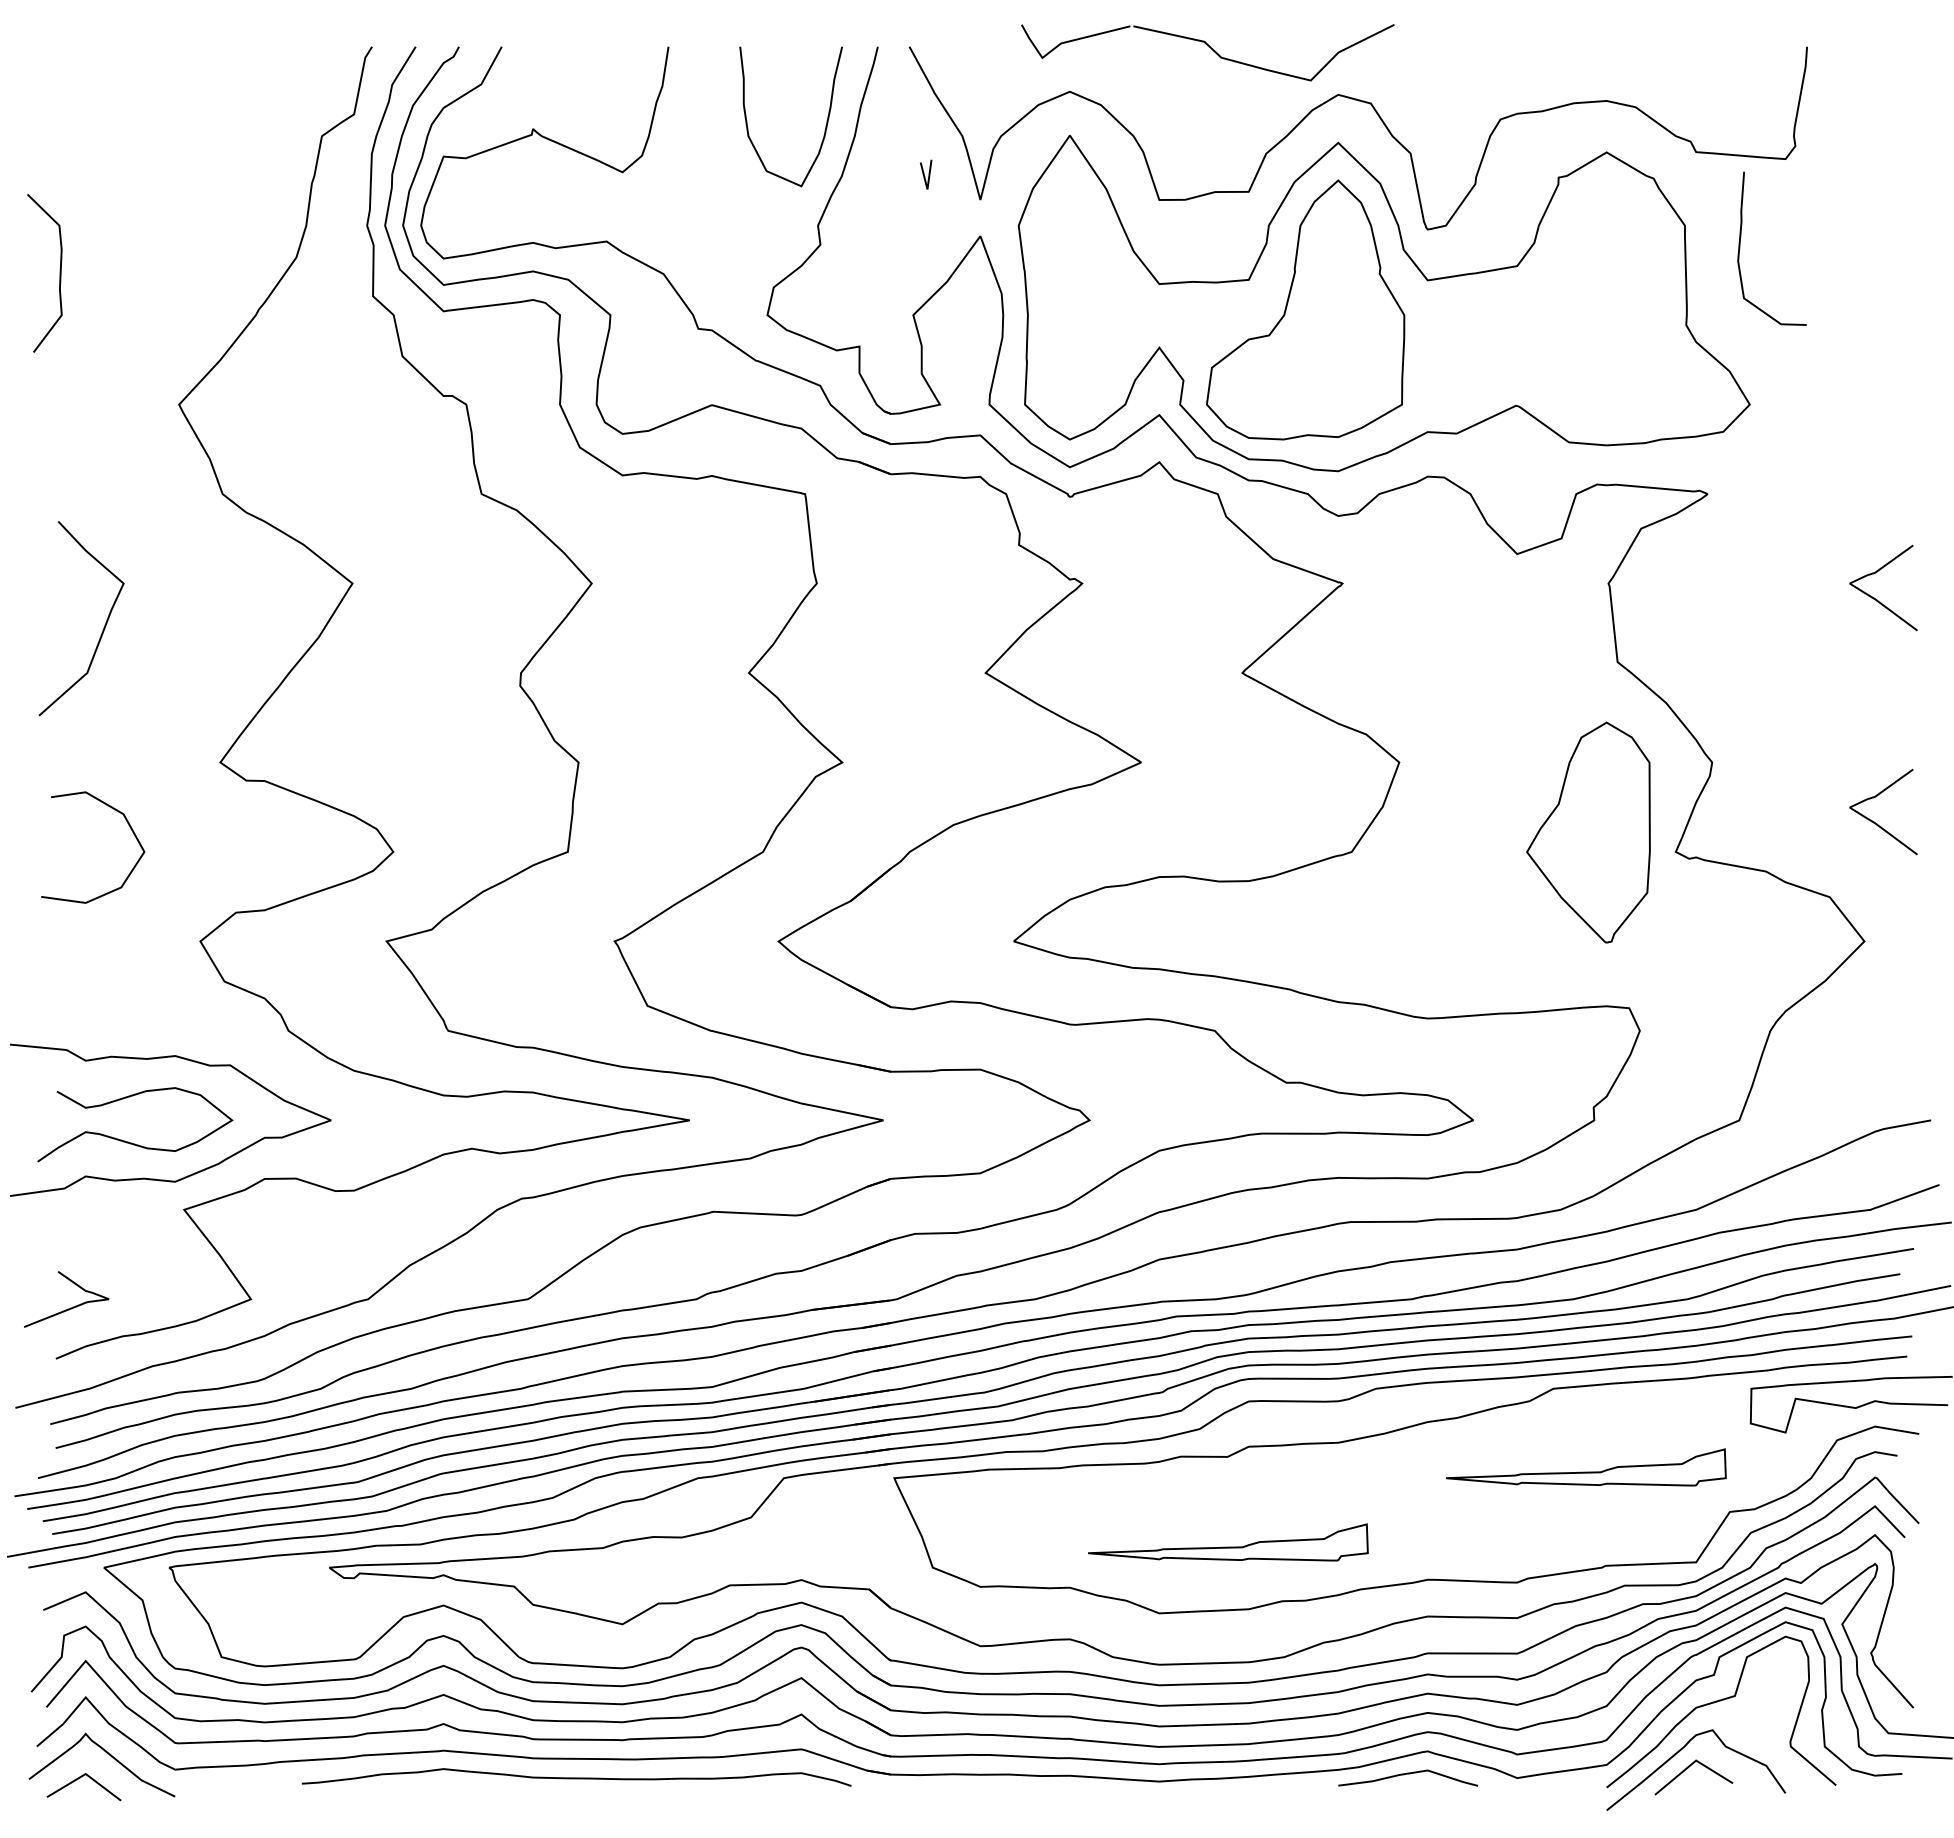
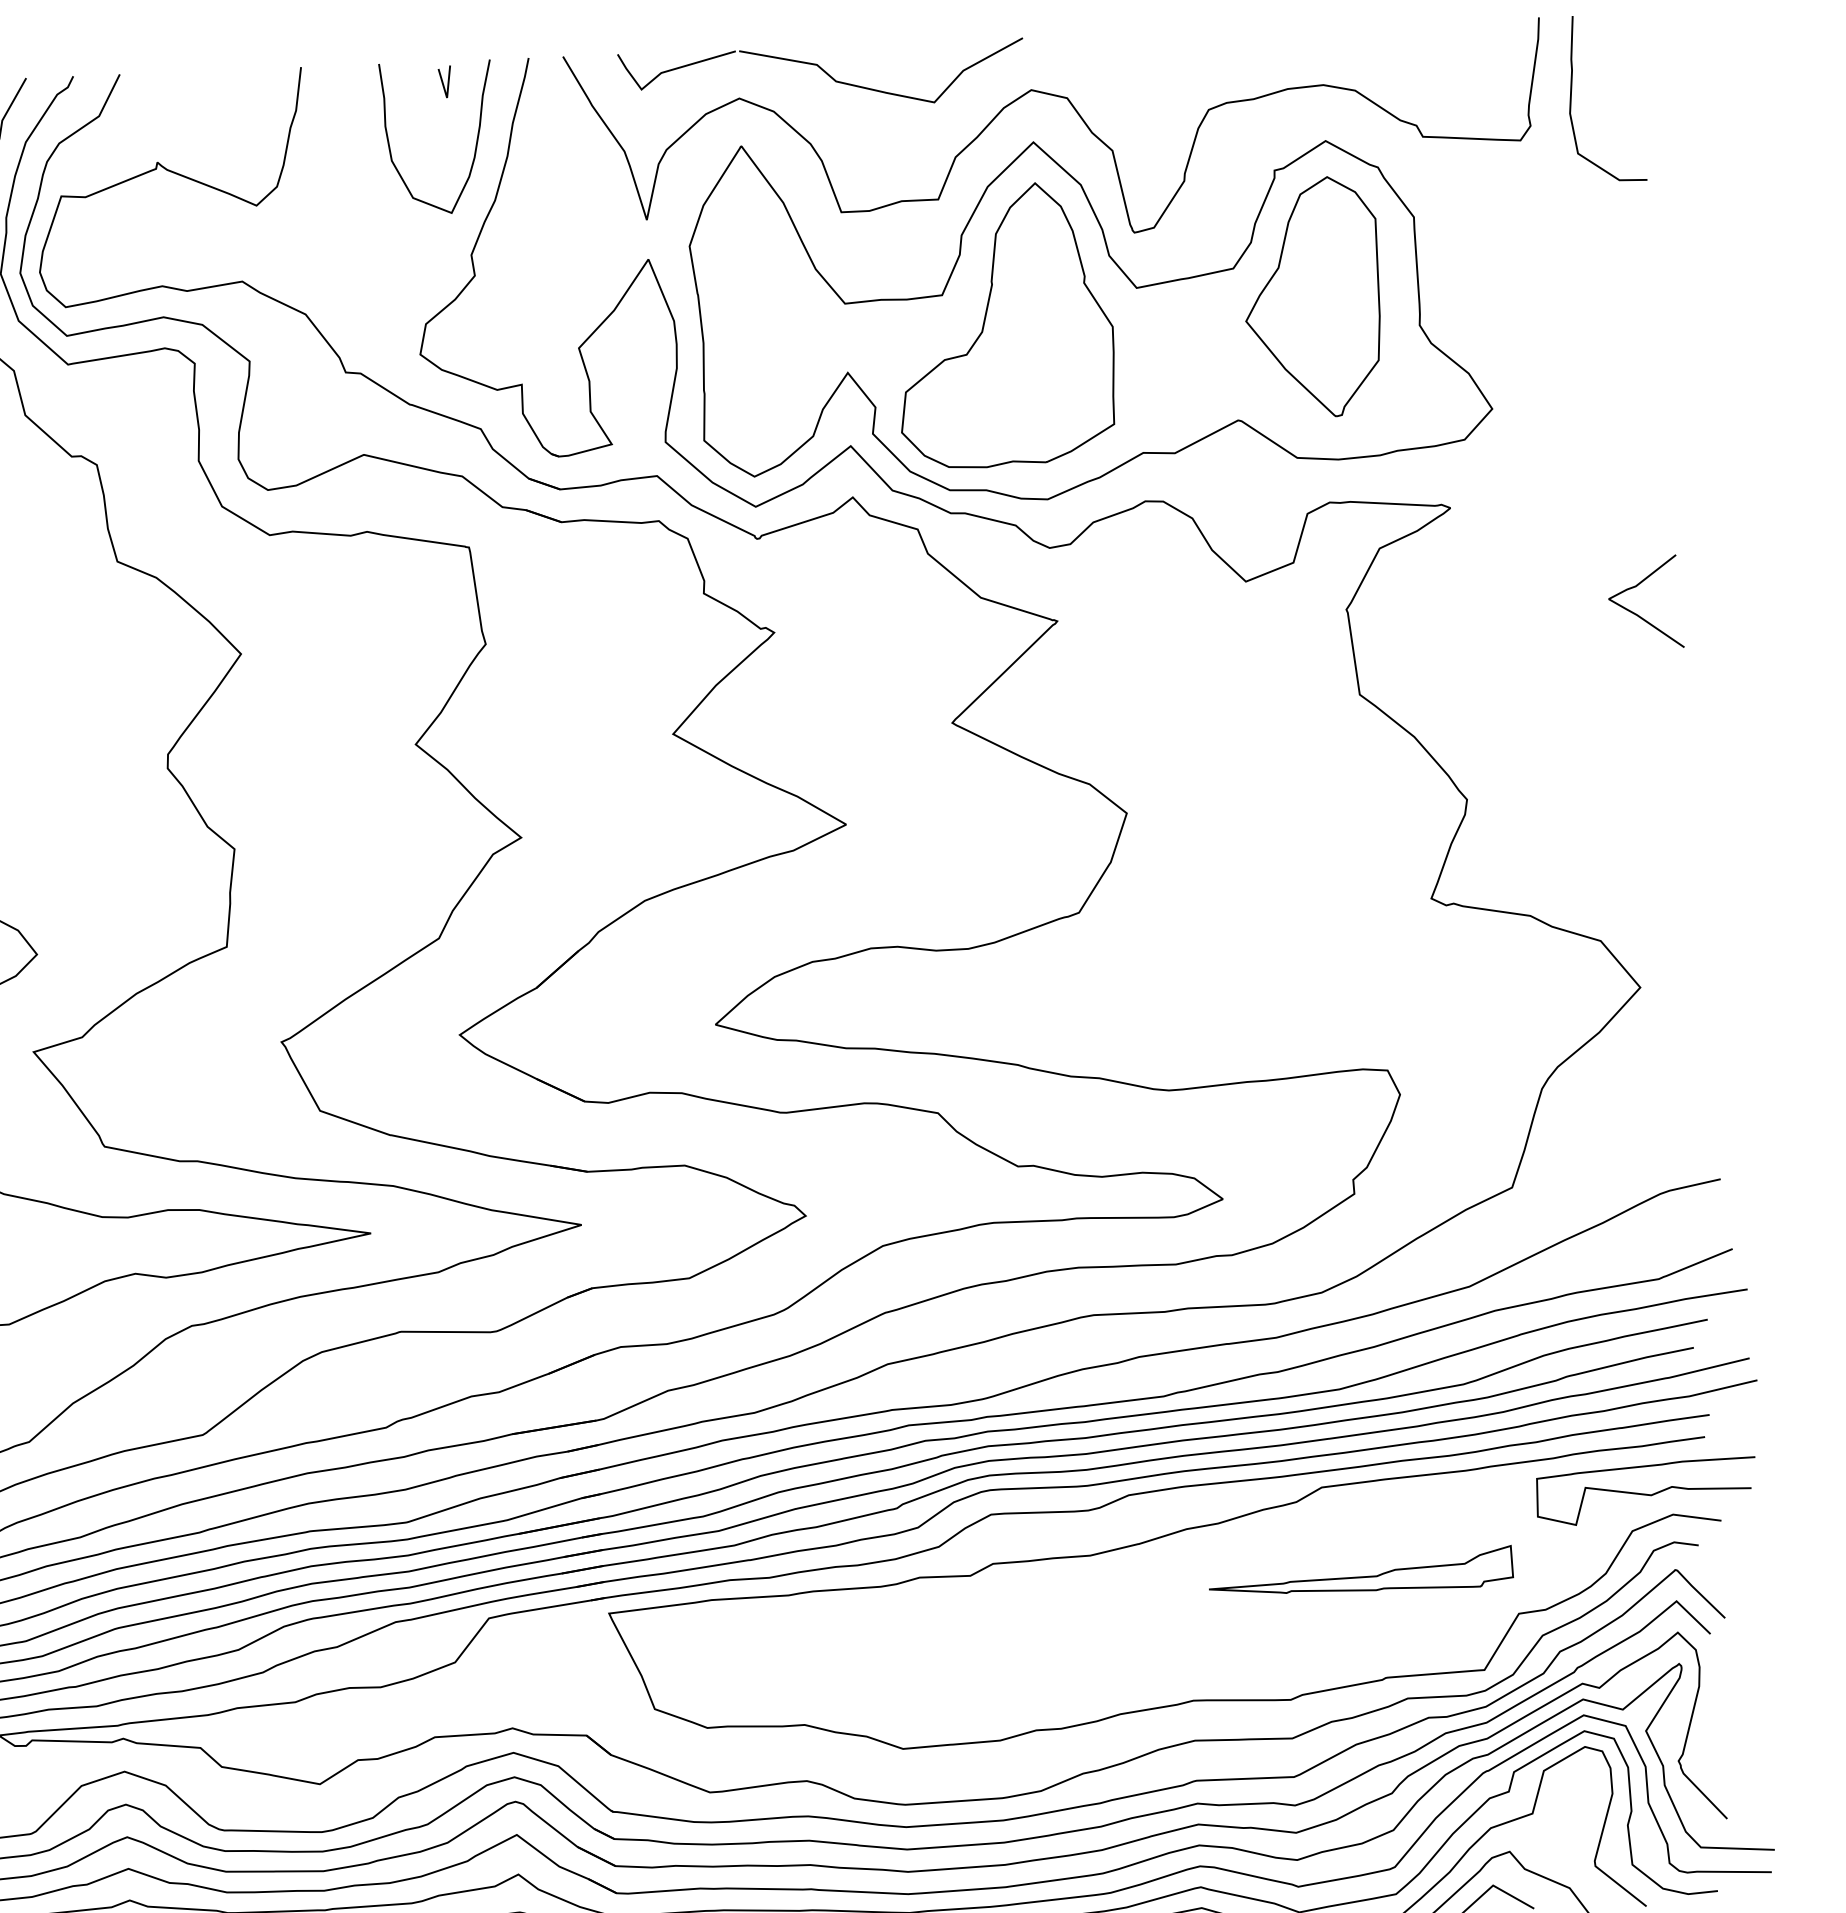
part: (1207, 52) -> (820, 76), moved
line: (924, 174) -> (443, 81), moved
curve: (1740, 248) -> (1572, 99), moved
curve: (1877, 823) -> (1649, 858), removed
part: (1588, 832) -> (1312, 297), moved
part: (1228, 1542) -> (975, 1668), removed

